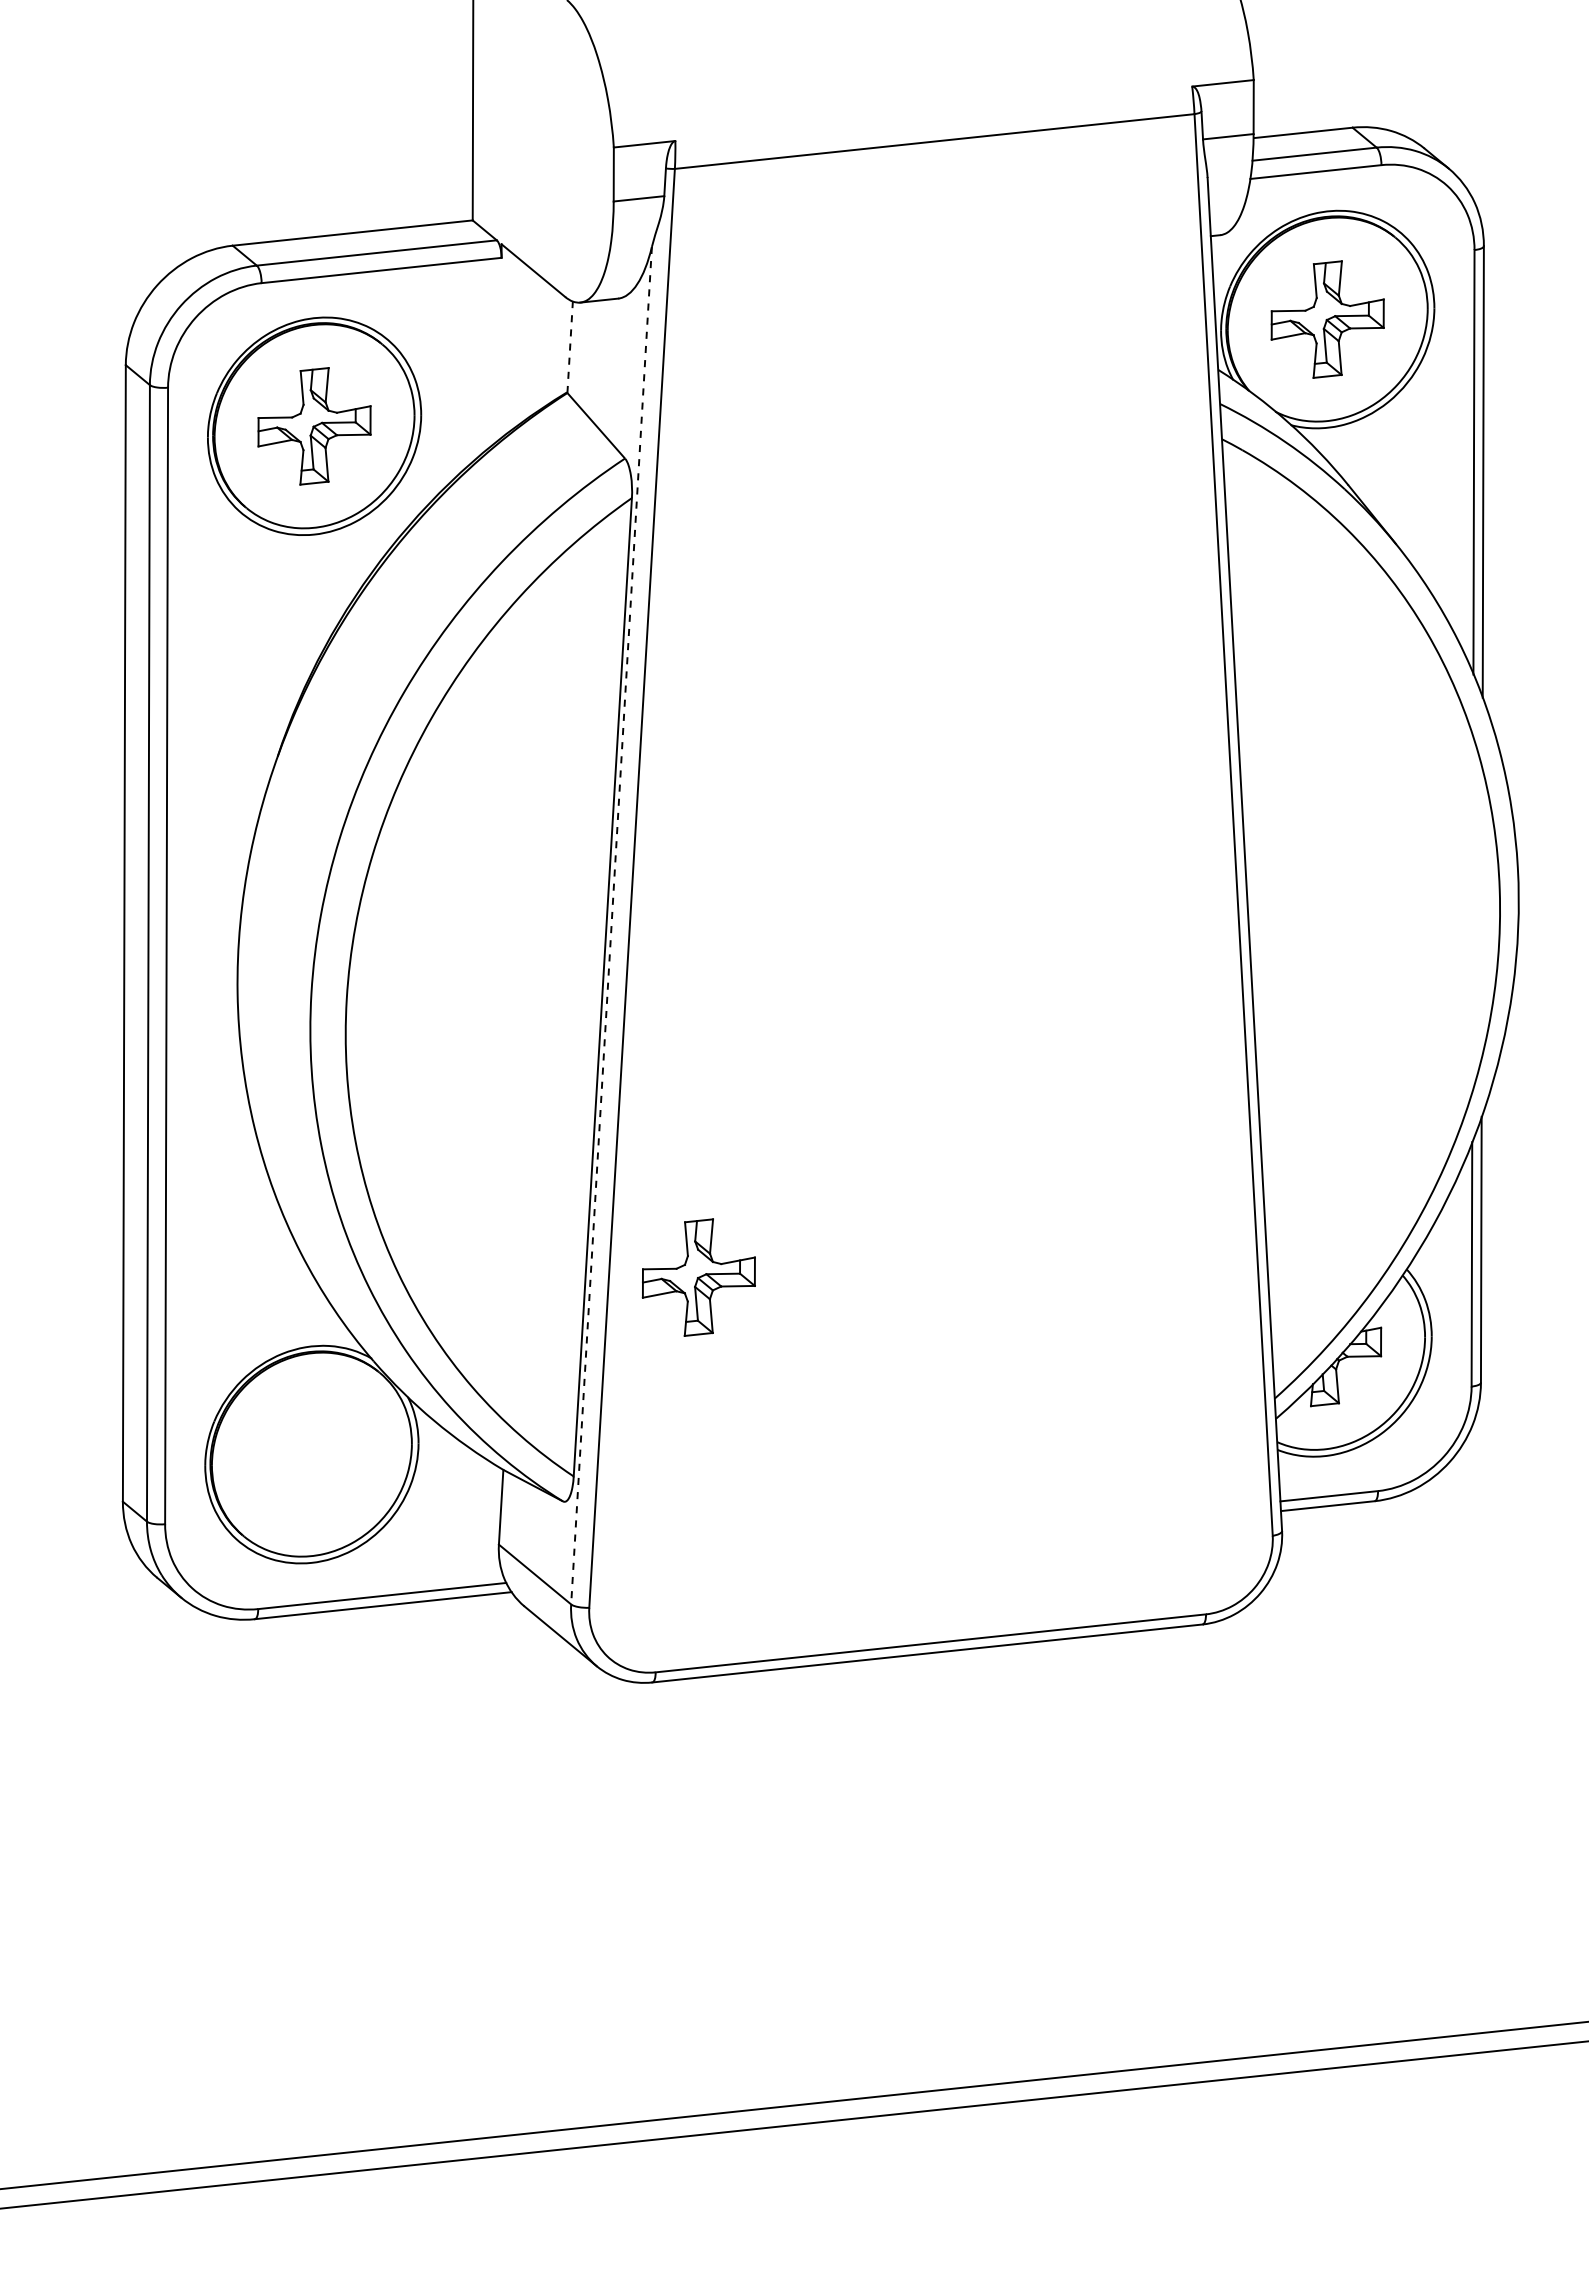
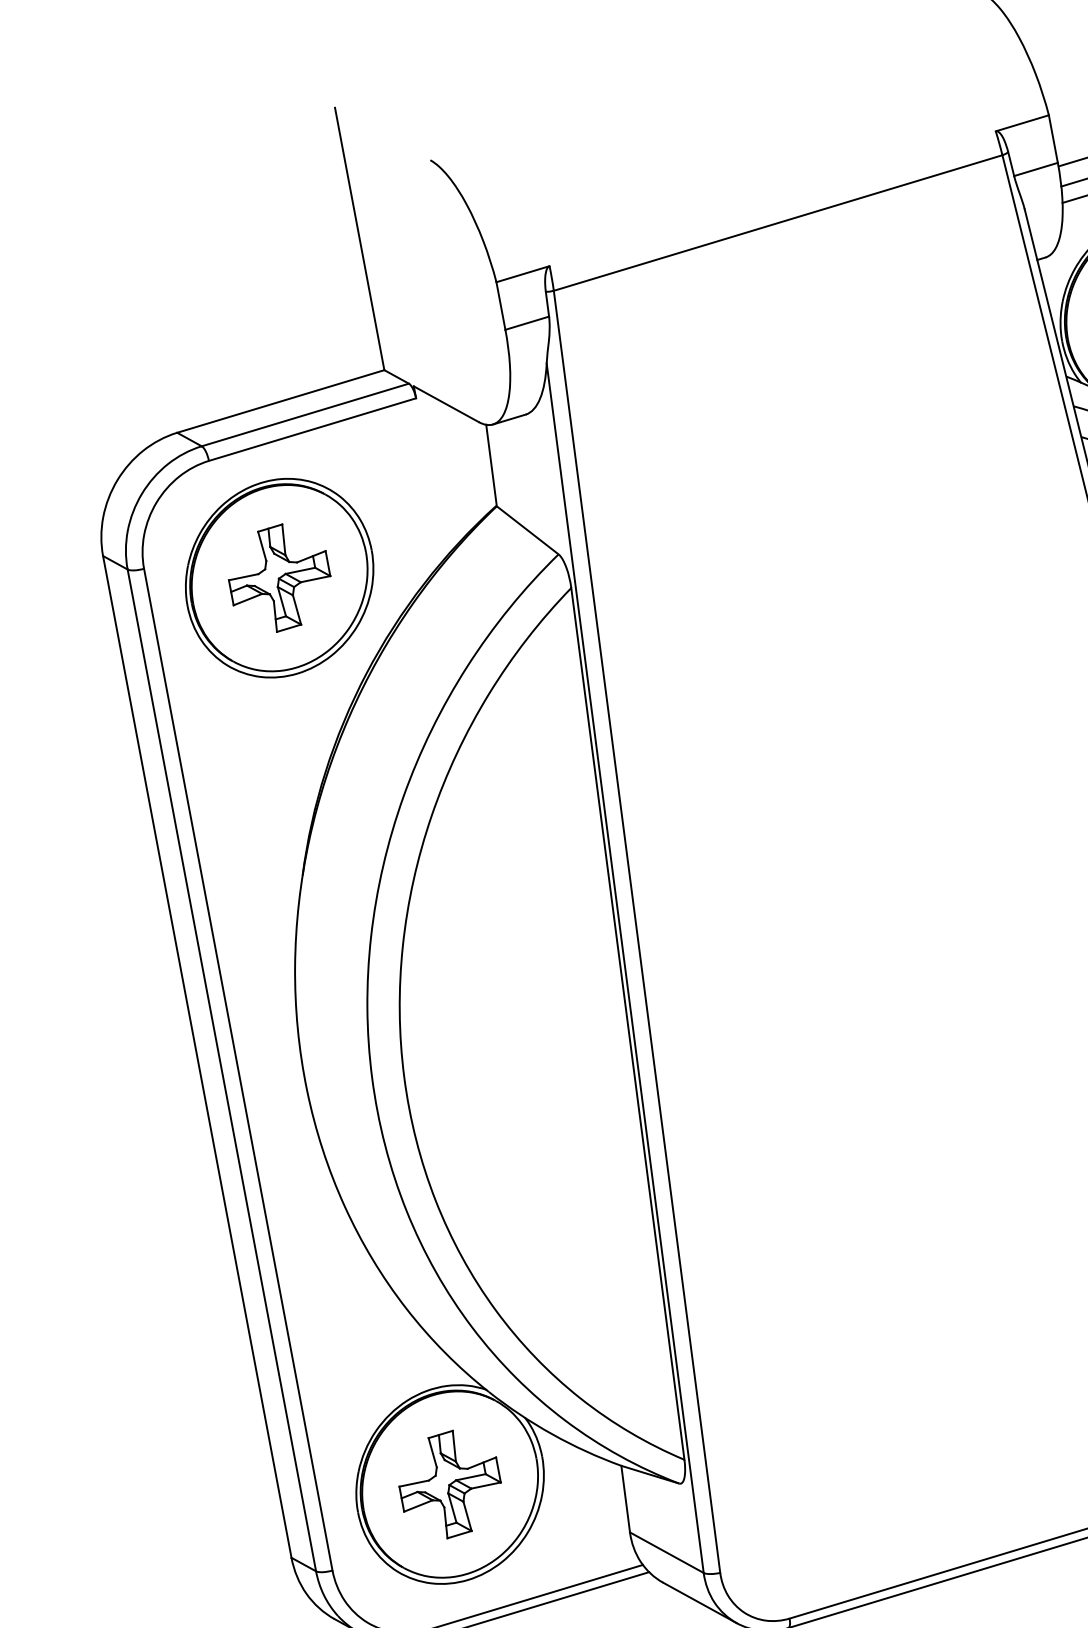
line: (570, 347) -> (491, 465), dashed -> solid
line: (611, 925) -> (625, 968), dashed -> solid
part: (698, 1277) -> (449, 1484), moved

